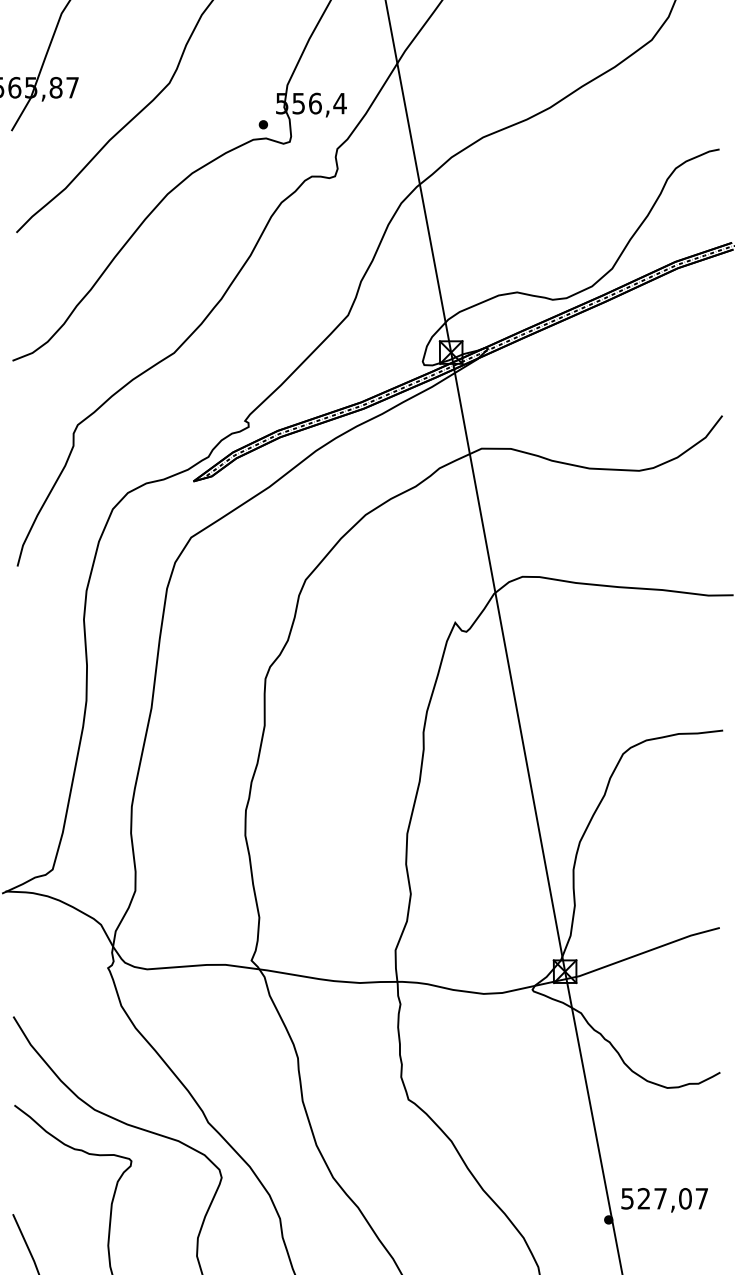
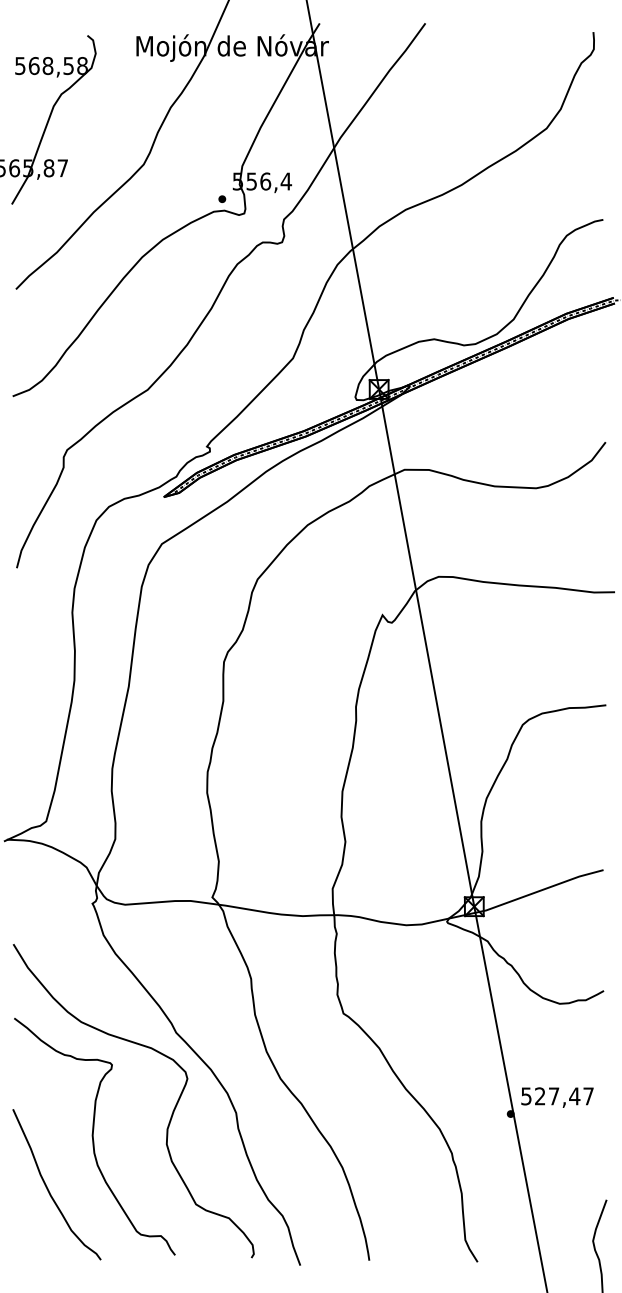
text: (685, 1198) -> (574, 1096), 527,07 -> 527,47

